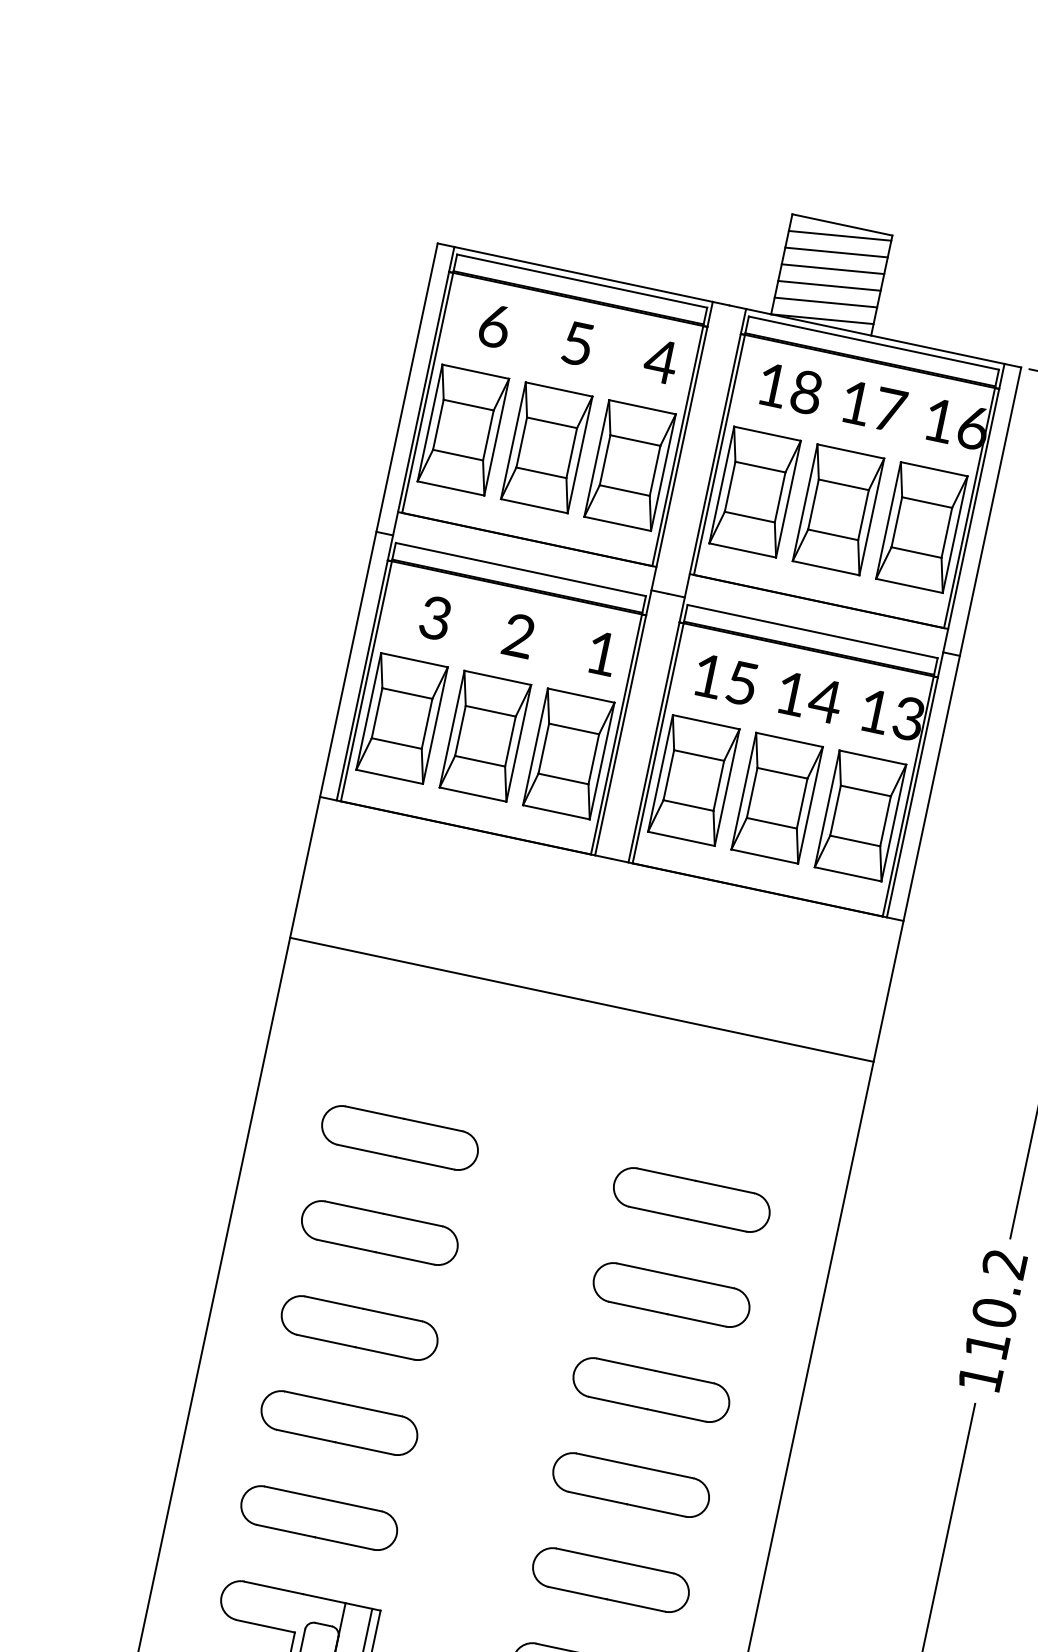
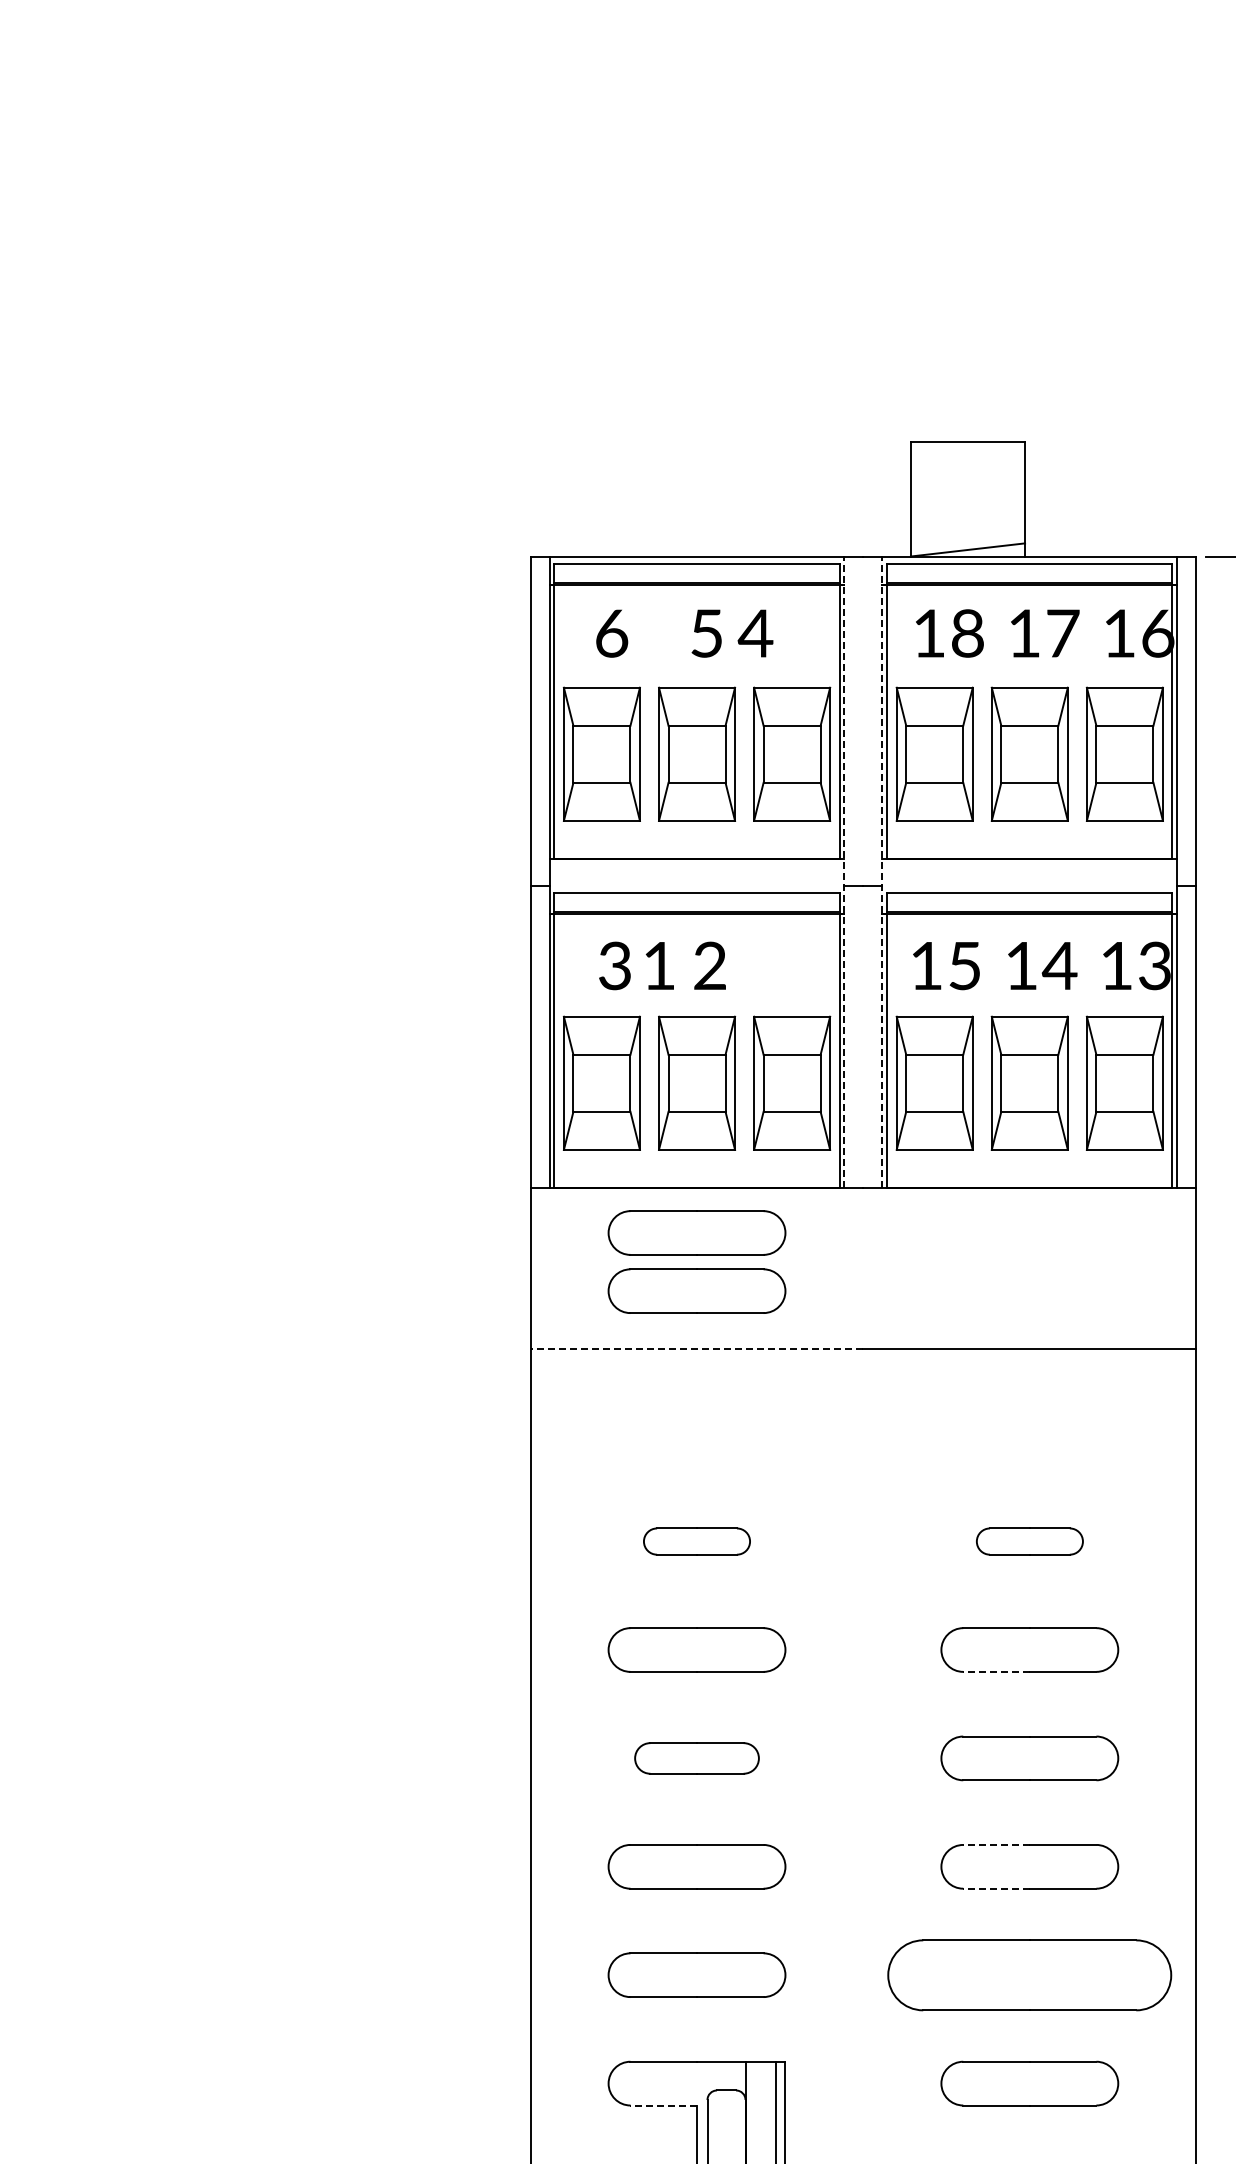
line: (839, 235) -> (967, 454), removed
line: (836, 252) -> (967, 473), removed
line: (832, 268) -> (967, 492), removed
line: (829, 285) -> (967, 511), removed
line: (825, 302) -> (967, 530), removed
text: (660, 361) -> (755, 633), moved
line: (653, 578) -> (844, 872), solid -> dashed
line: (687, 586) -> (882, 872), solid -> dashed
text: (602, 653) -> (659, 965), moved
part: (457, 866) -> (696, 1232), added
part: (446, 917) -> (696, 1290), added
line: (435, 968) -> (696, 1348), solid -> dashed
part: (399, 1137) -> (696, 1541), size x0.6
part: (691, 1199) -> (1029, 1541), size x0.6
line: (638, 1307) -> (996, 1671), solid -> dashed
part: (359, 1328) -> (696, 1758), size x0.7
line: (606, 1459) -> (996, 1844), solid -> dashed
line: (597, 1497) -> (996, 1888), solid -> dashed
part: (610, 1579) -> (1029, 1974), size x1.6
line: (265, 1626) -> (663, 2105), solid -> dashed

